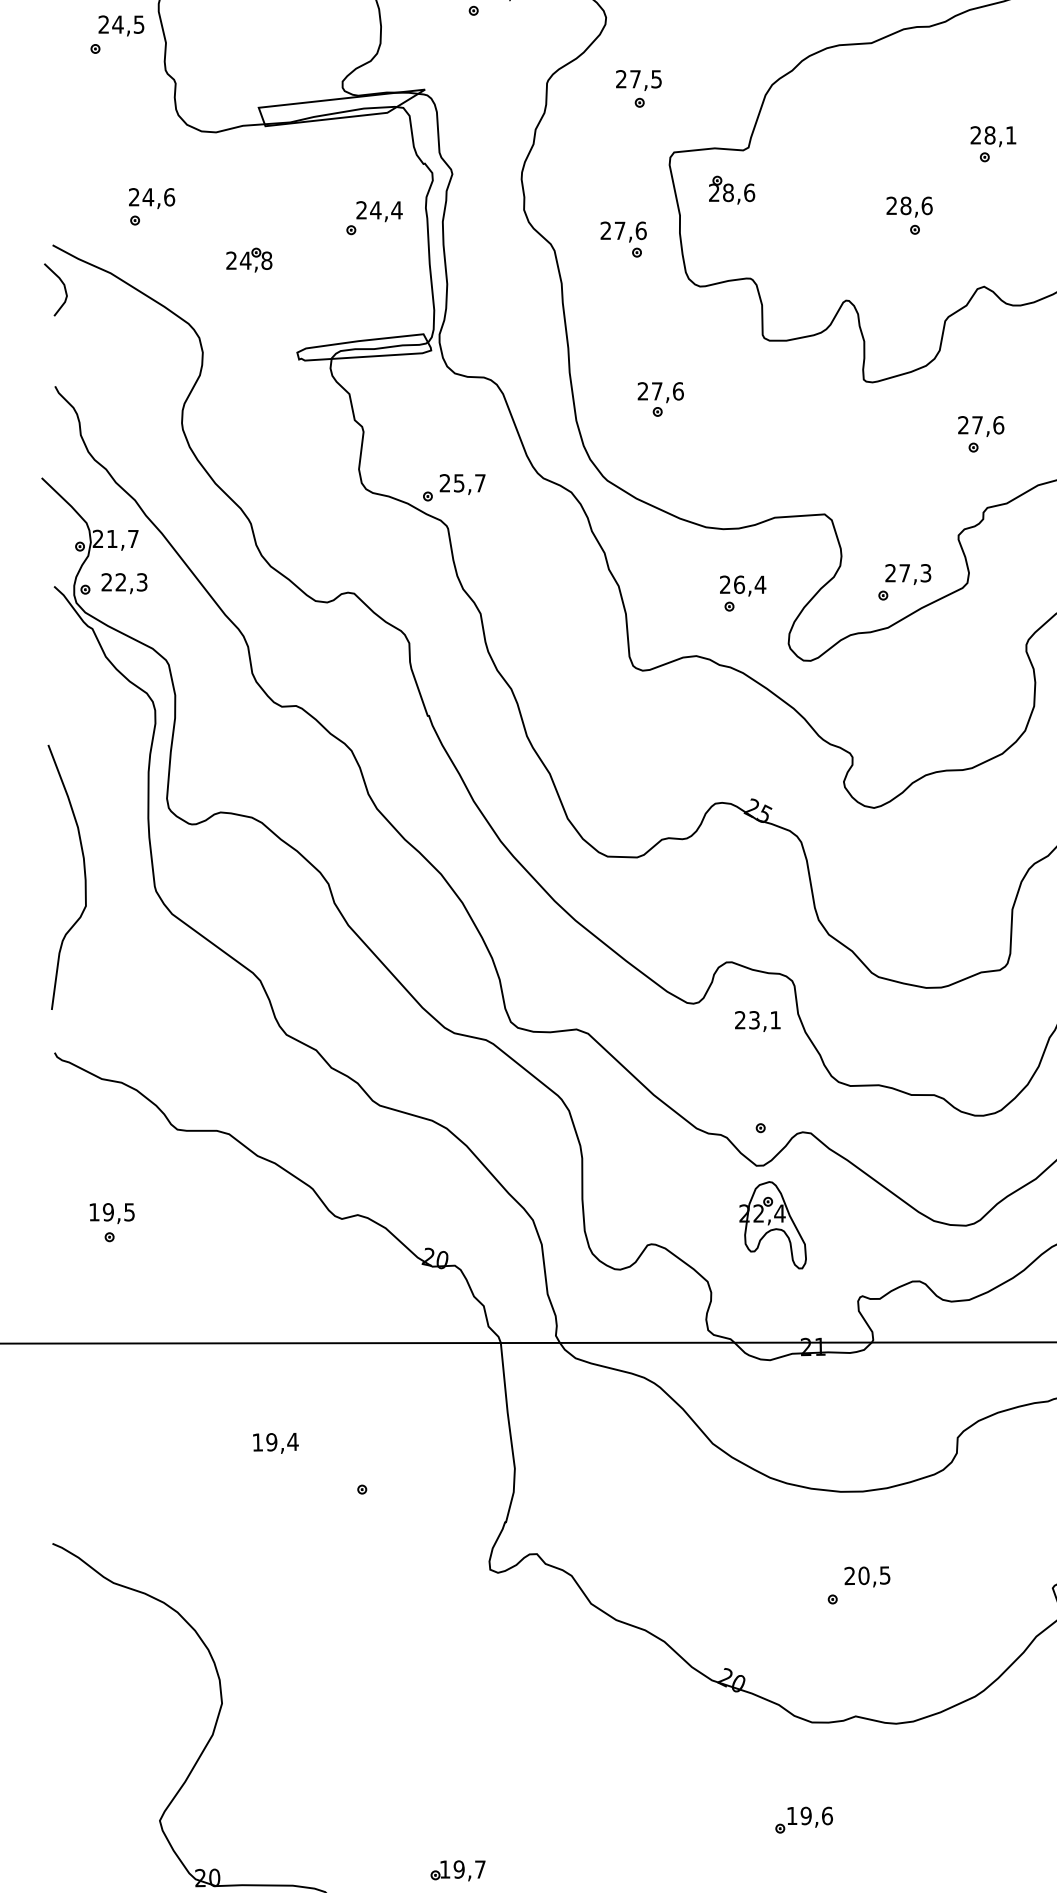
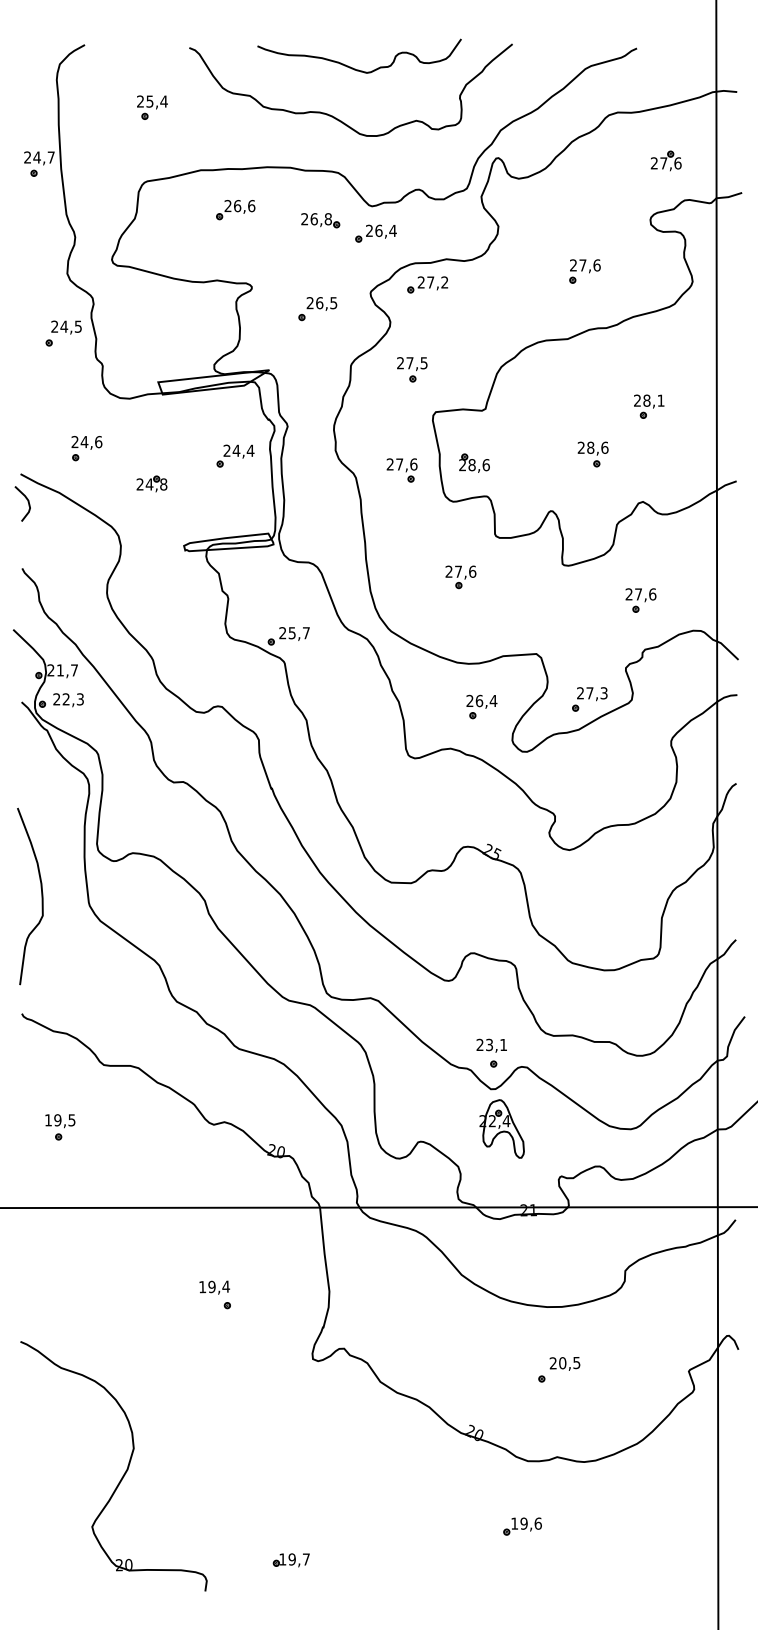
part: (731, 188) -> (474, 462), moved
part: (660, 399) -> (460, 577), moved
text: (757, 1021) -> (491, 1045), moved
text: (275, 1443) -> (214, 1287), moved

